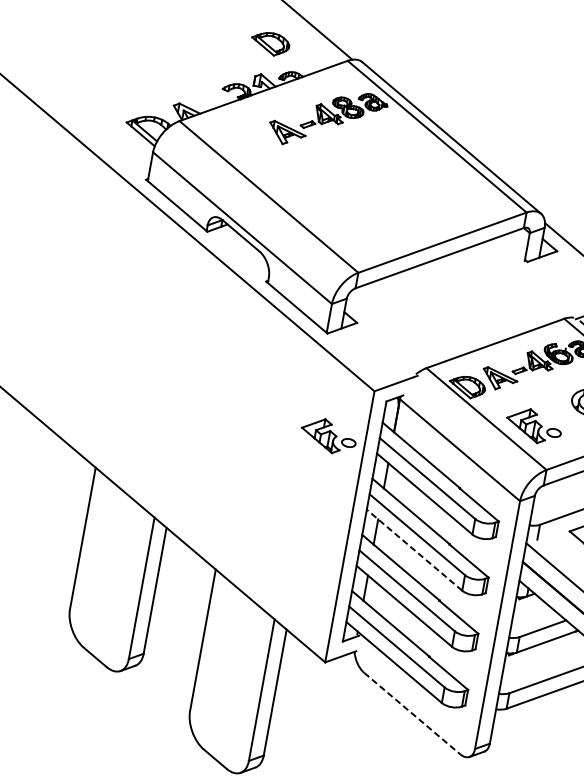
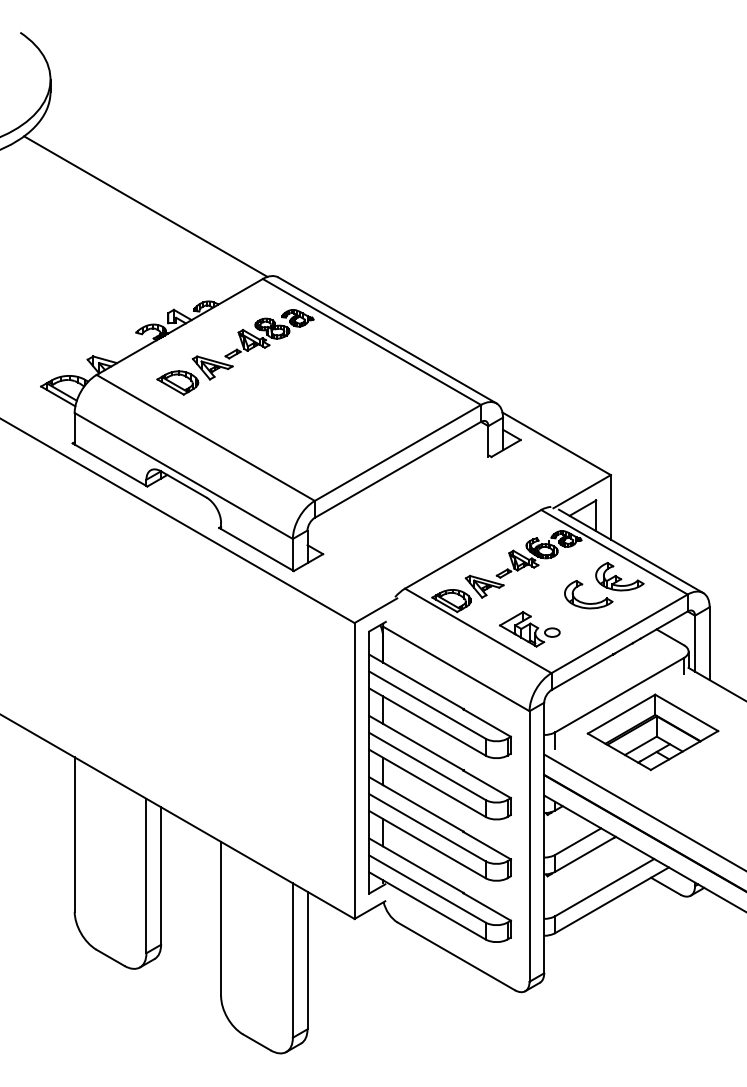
part: (270, 43) -> (177, 382), moved
part: (328, 436) -> (314, 679), removed
line: (414, 550) -> (427, 783), dashed -> solid
line: (412, 713) -> (456, 956), dashed -> solid

